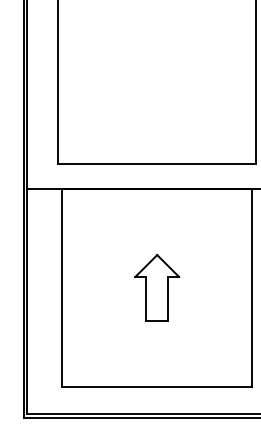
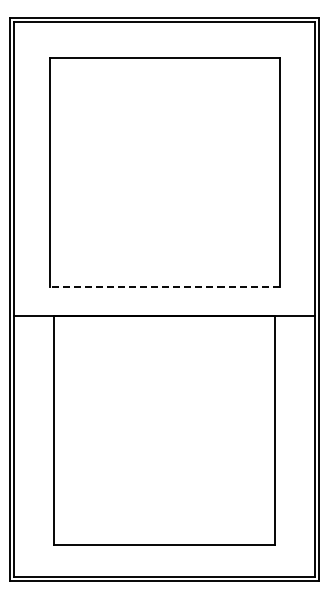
line: (157, 163) -> (164, 286), solid -> dashed
part: (157, 287) -> (164, 430), removed

